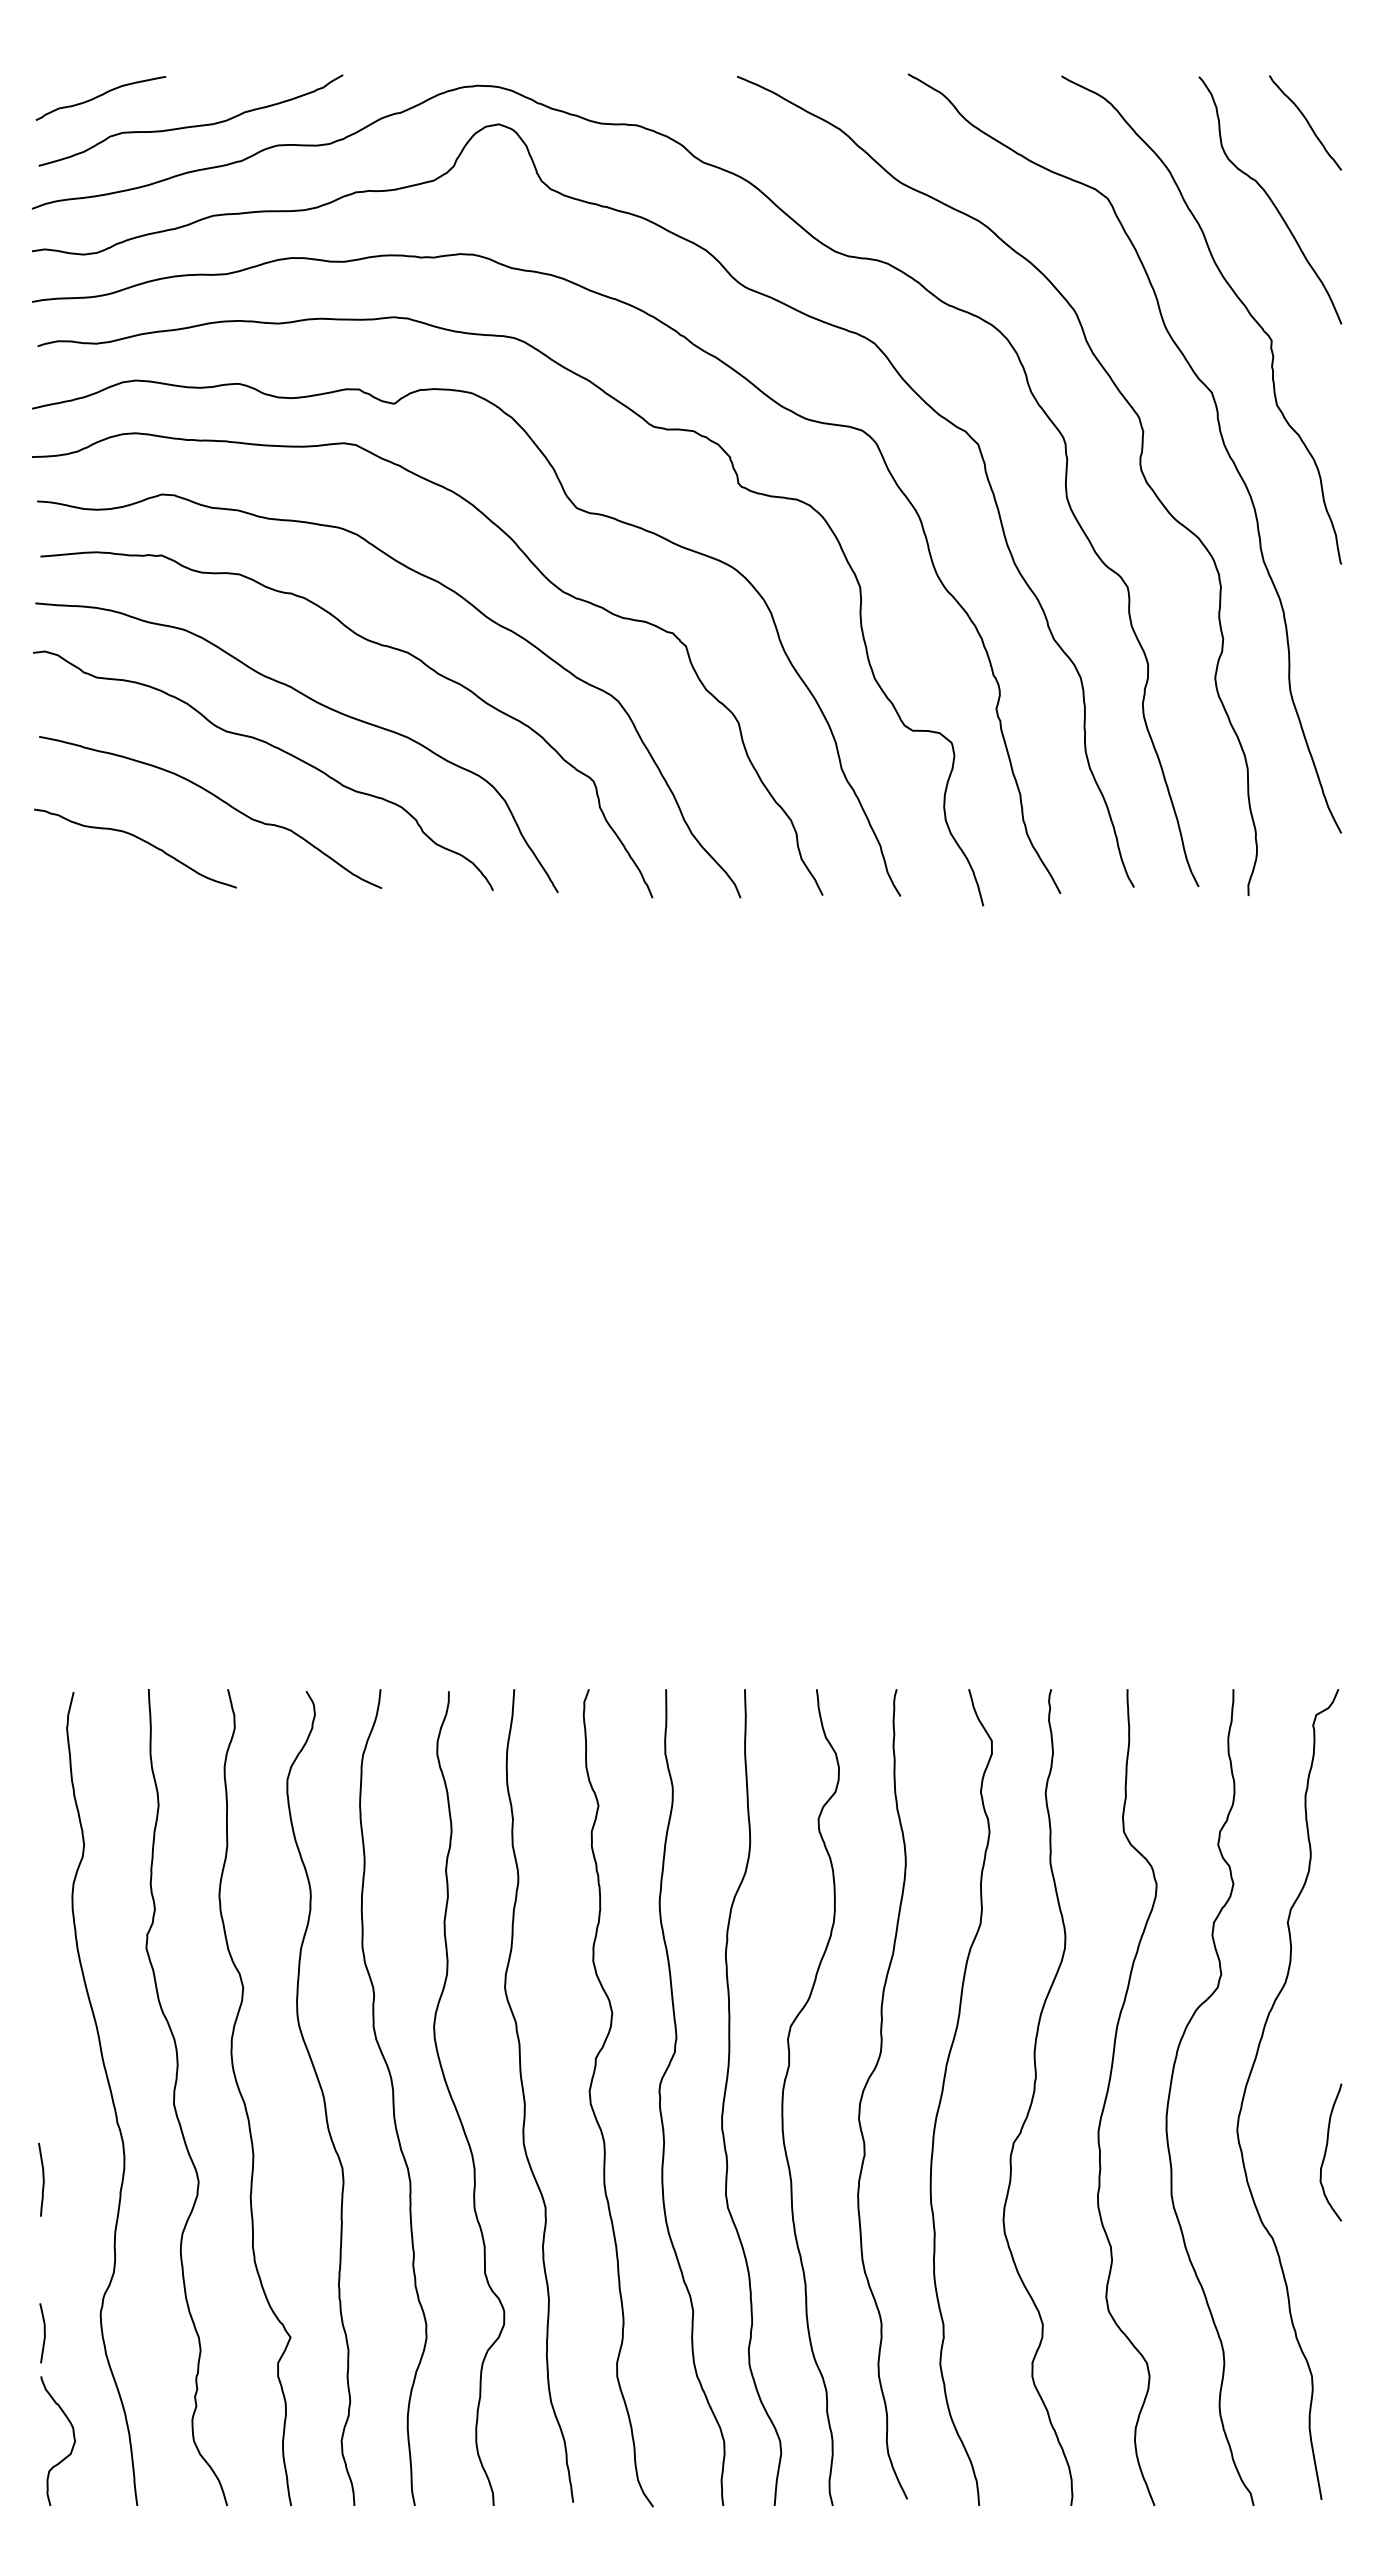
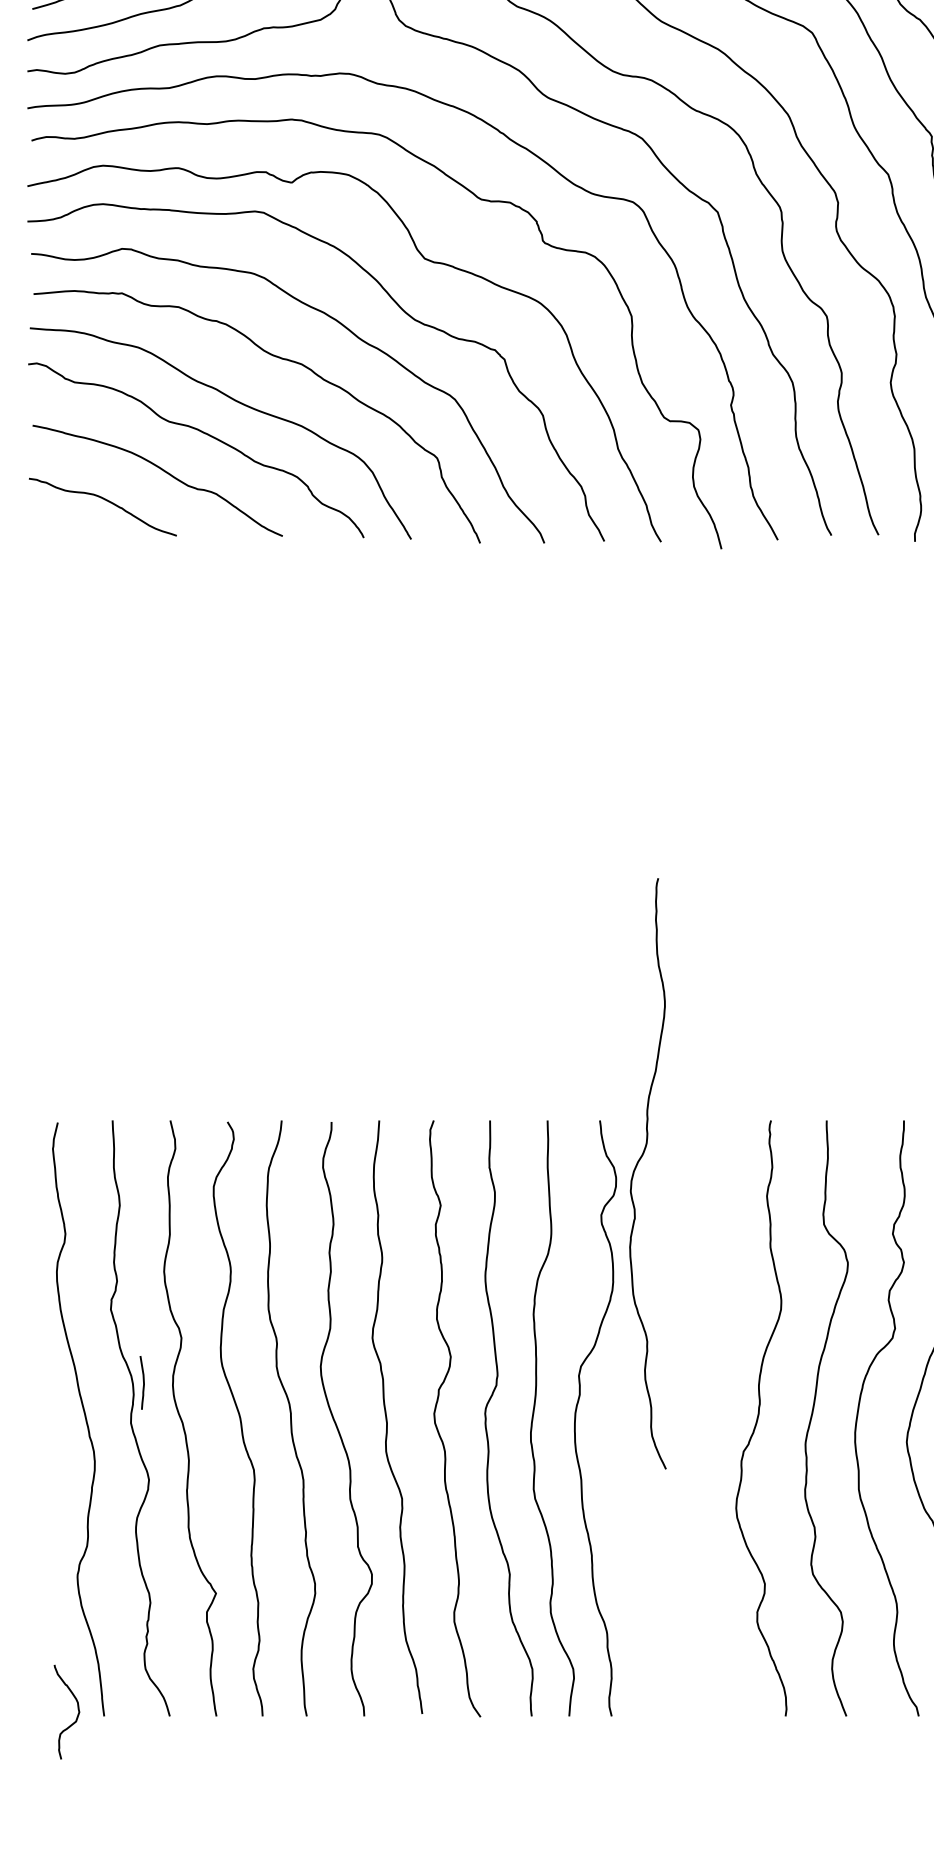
curve: (866, 2086) -> (636, 1168), moved
curve: (943, 2092) -> (692, 1414), removed
curve: (42, 2179) -> (143, 1382), moved
line: (43, 2332) -> (35, 1589), removed
curve: (72, 2445) -> (77, 1715), moved

